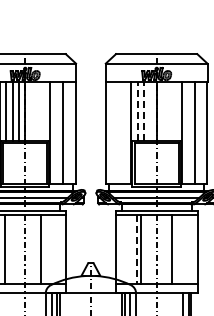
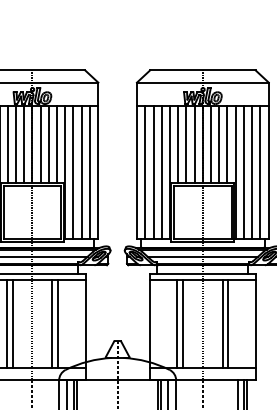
line: (31, 111) -> (40, 144), added
line: (37, 111) -> (48, 144), added
line: (44, 111) -> (57, 144), added
line: (137, 111) -> (178, 144), dashed -> solid
line: (144, 111) -> (187, 144), dashed -> solid
line: (150, 111) -> (194, 144), added
line: (162, 111) -> (210, 144), added
line: (169, 111) -> (219, 144), added
line: (175, 111) -> (227, 144), added
line: (56, 132) -> (73, 171), added
line: (69, 132) -> (89, 171), added
line: (112, 132) -> (145, 171), added
line: (118, 132) -> (153, 171), added
line: (125, 132) -> (162, 171), added
line: (188, 132) -> (244, 171), added
line: (200, 132) -> (259, 171), added
line: (9, 249) -> (12, 323), added
line: (44, 249) -> (57, 323), added
line: (176, 249) -> (228, 323), added
line: (136, 250) -> (176, 324), dashed -> solid

